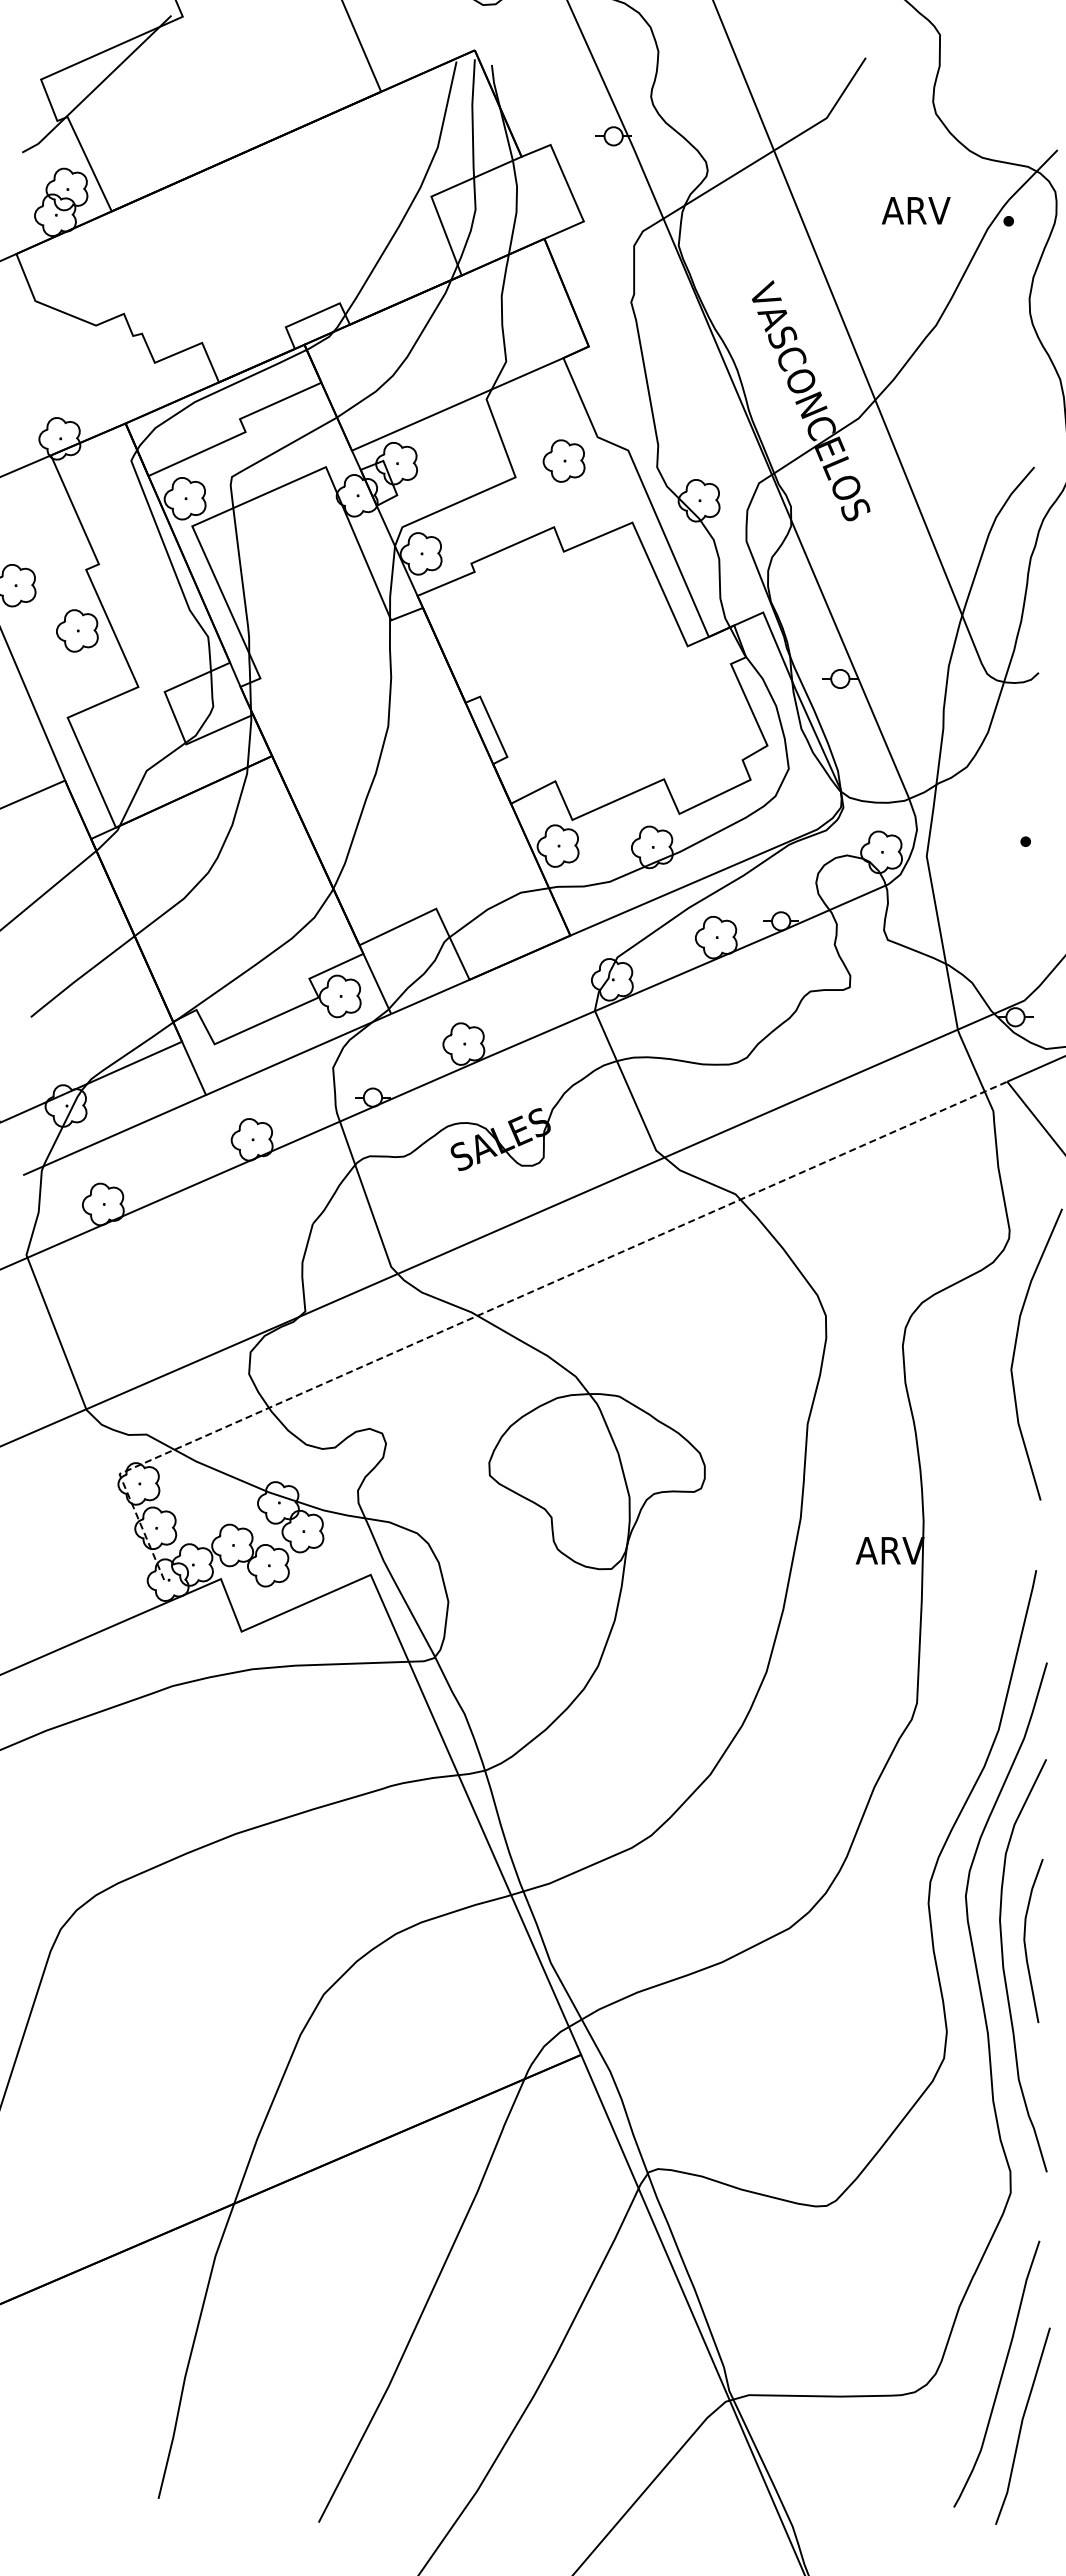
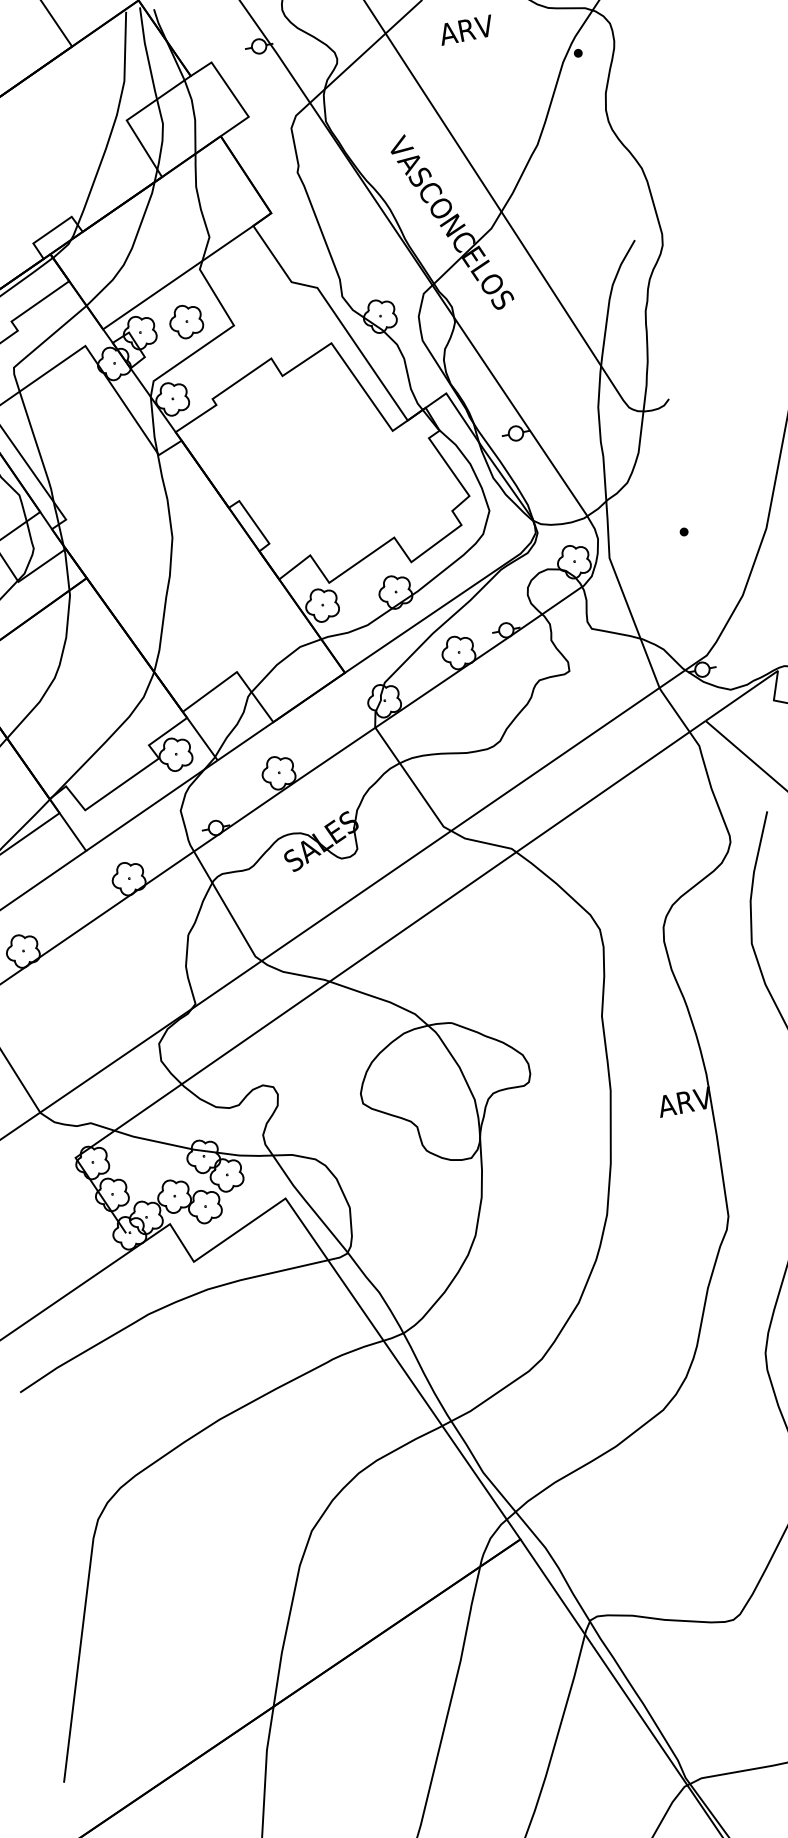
text: (915, 210) -> (465, 30), moved
part: (563, 460) -> (185, 321), moved
line: (510, 1301) -> (353, 965), dashed -> solid

